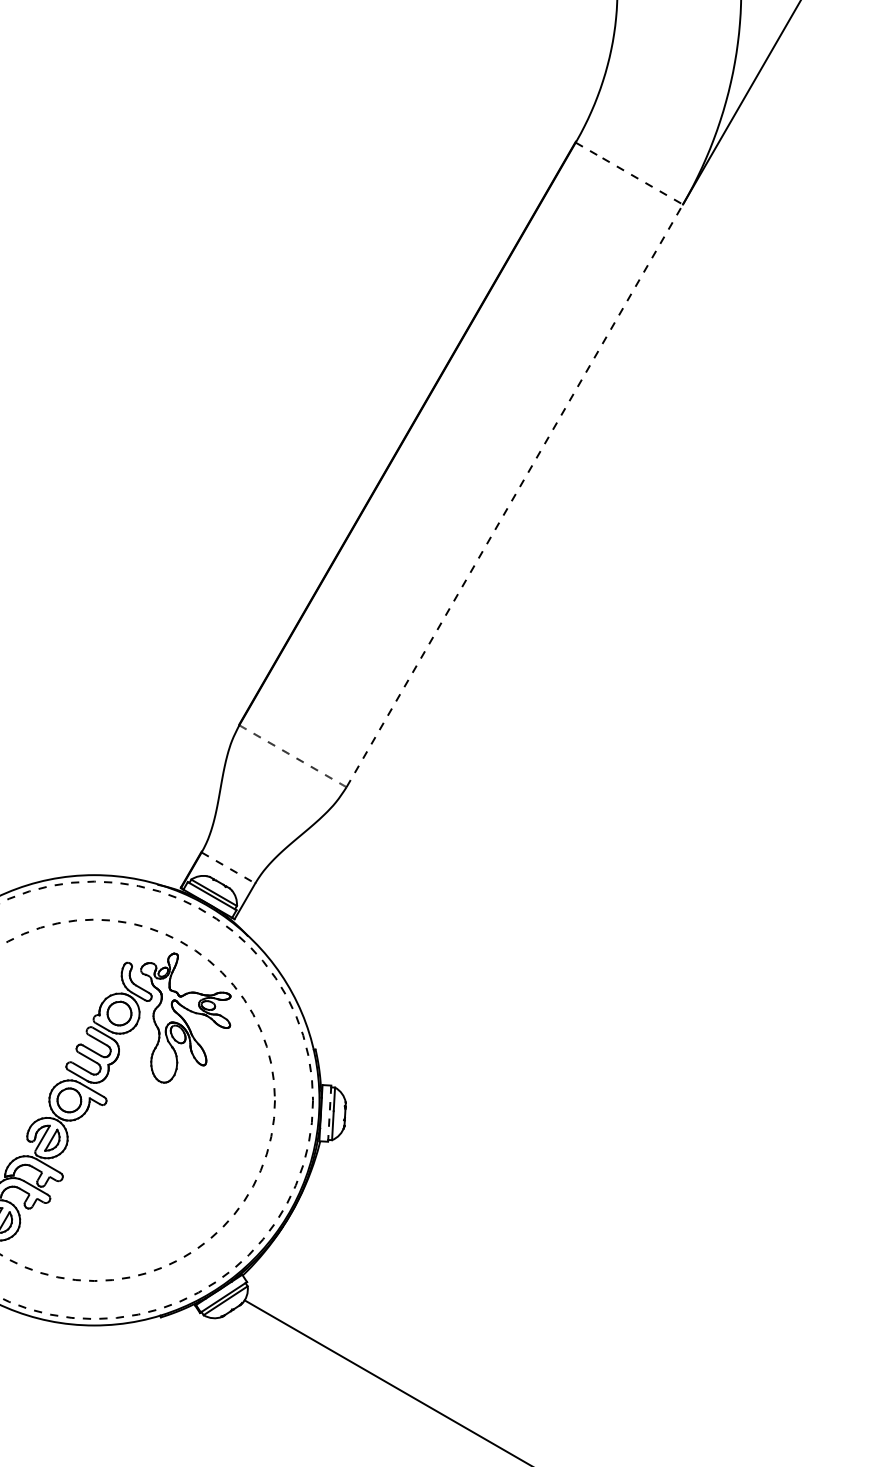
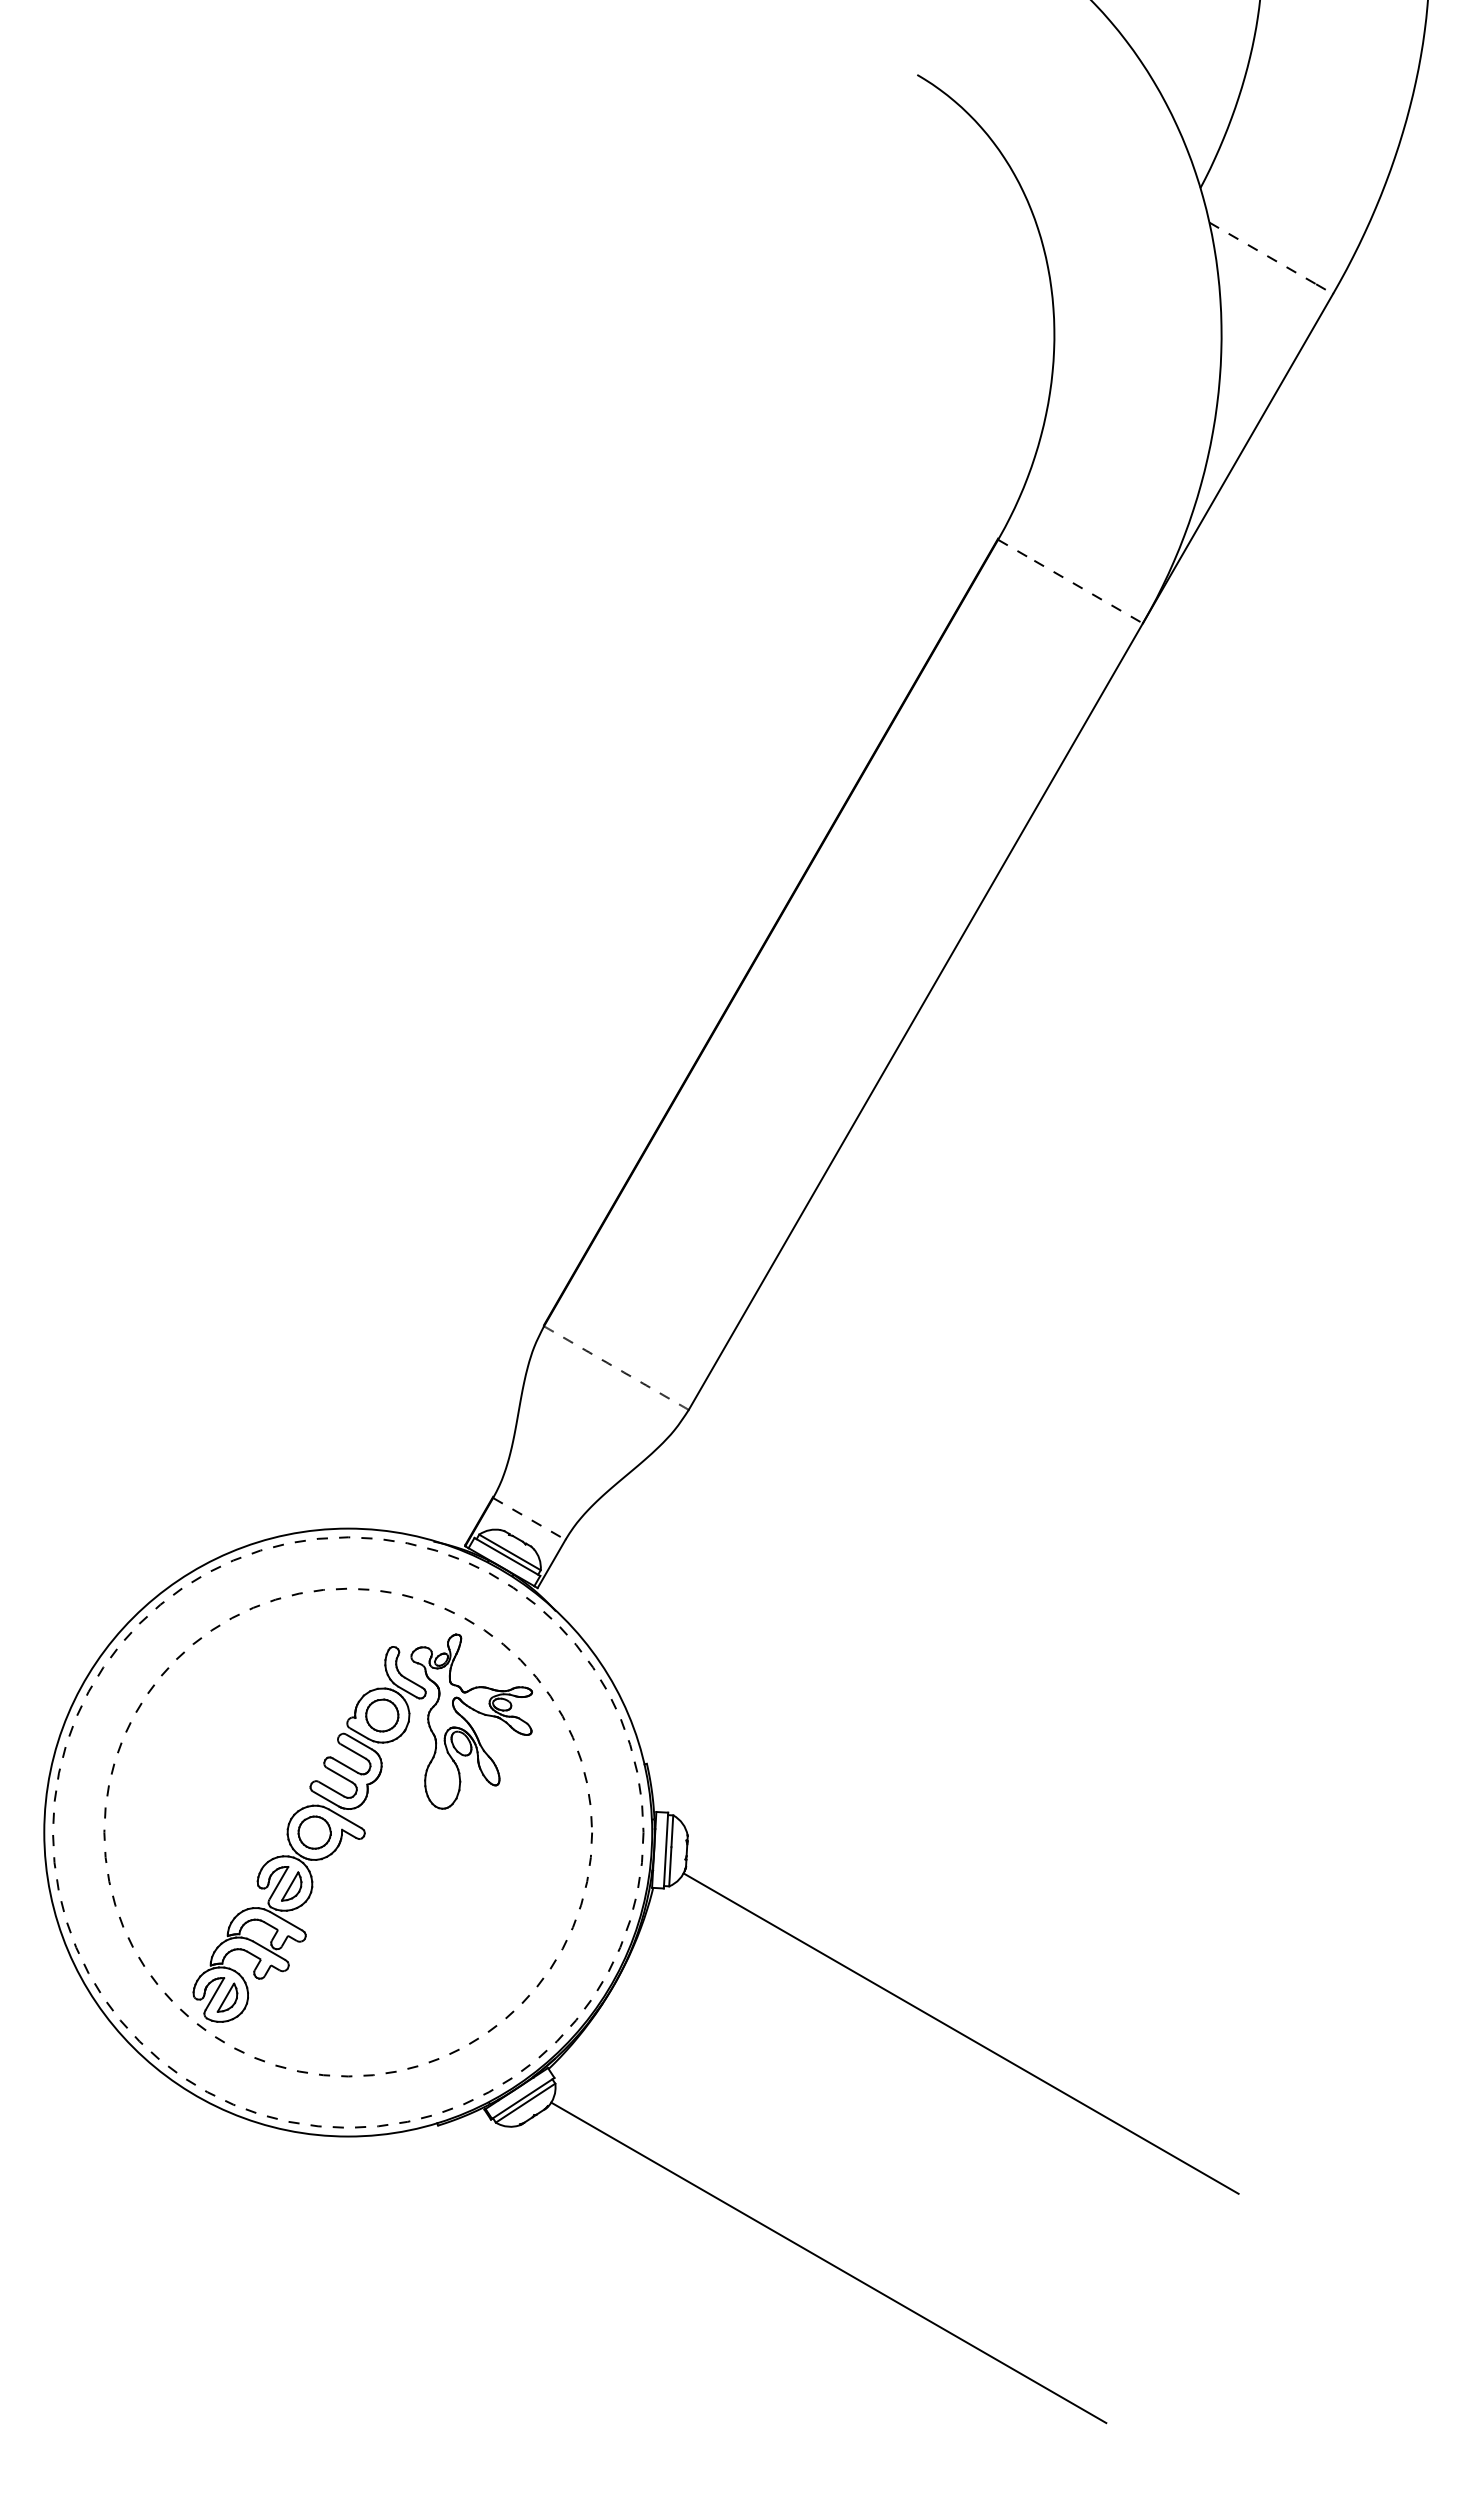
line: (515, 495) -> (916, 1016), dashed -> solid
line: (330, 1113) -> (666, 1850), dashed -> solid
line: (547, 1249) -> (960, 2033), added

